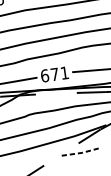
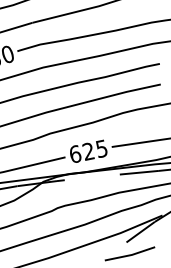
text: (60, 73) -> (95, 149), 671 -> 625
line: (81, 153) -> (131, 255), dashed -> solid

